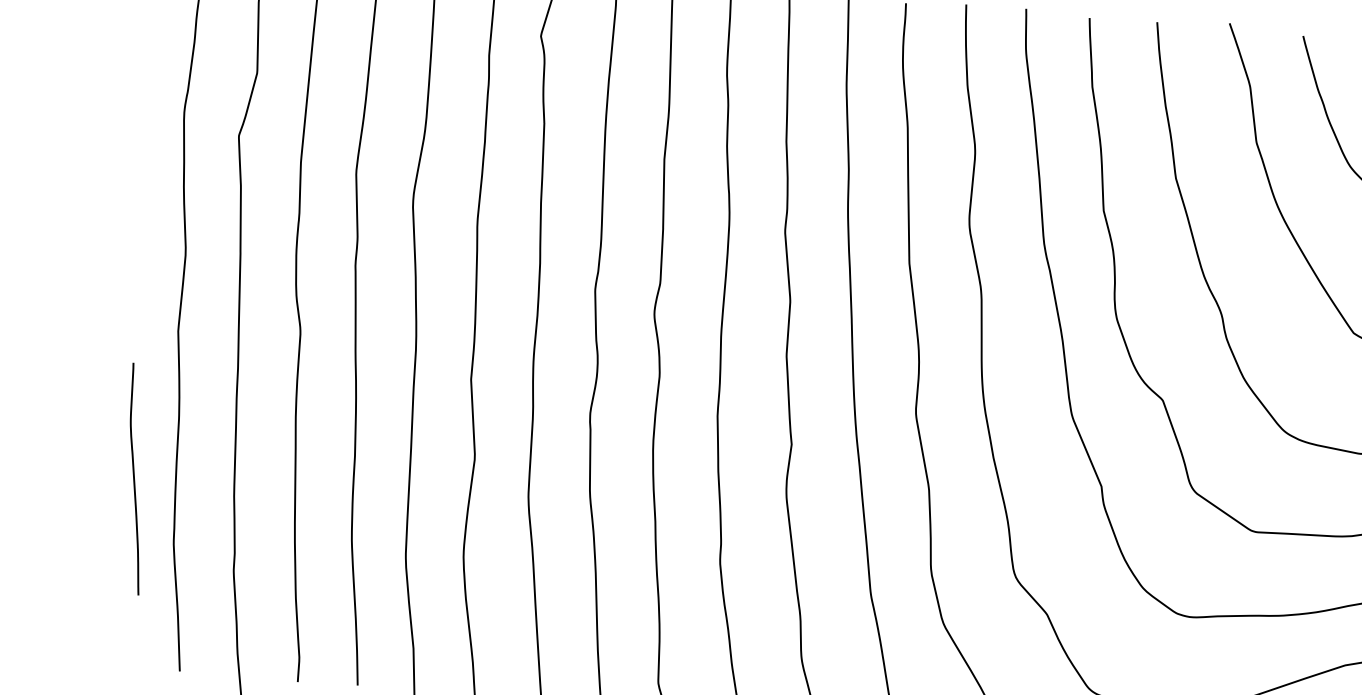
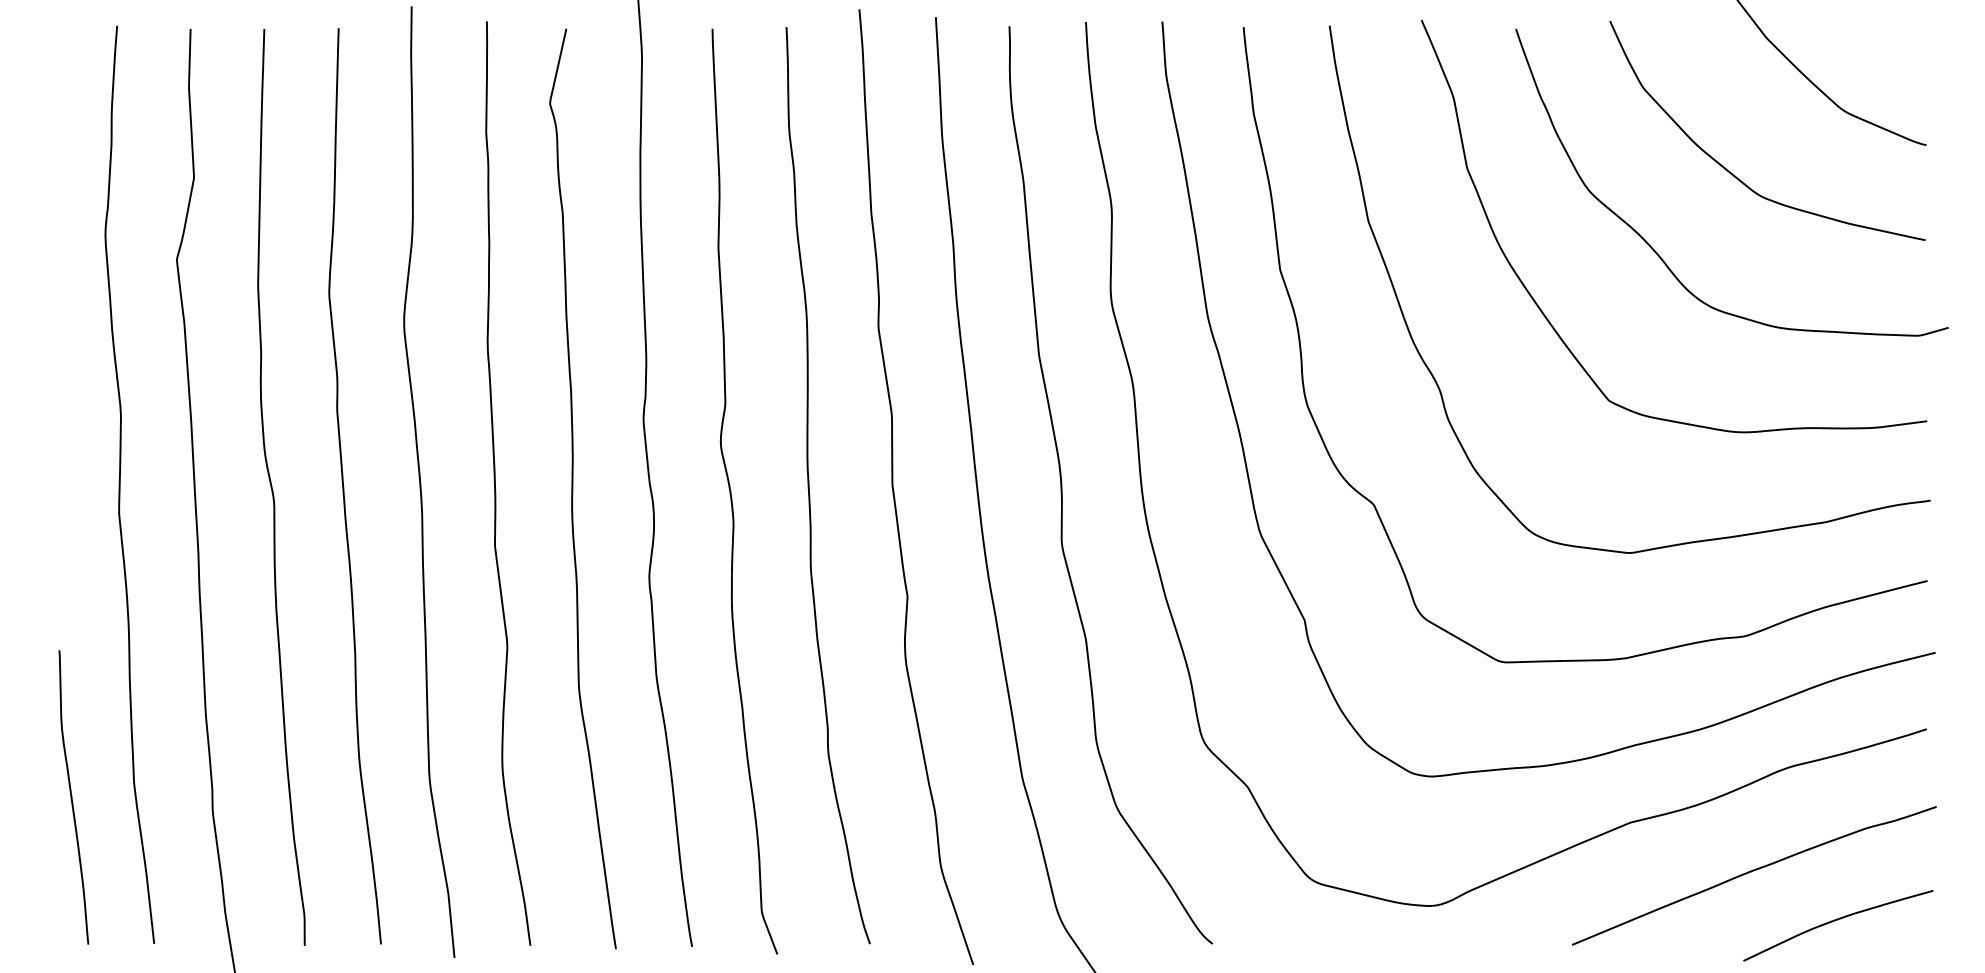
curve: (134, 479) -> (72, 797), moved

